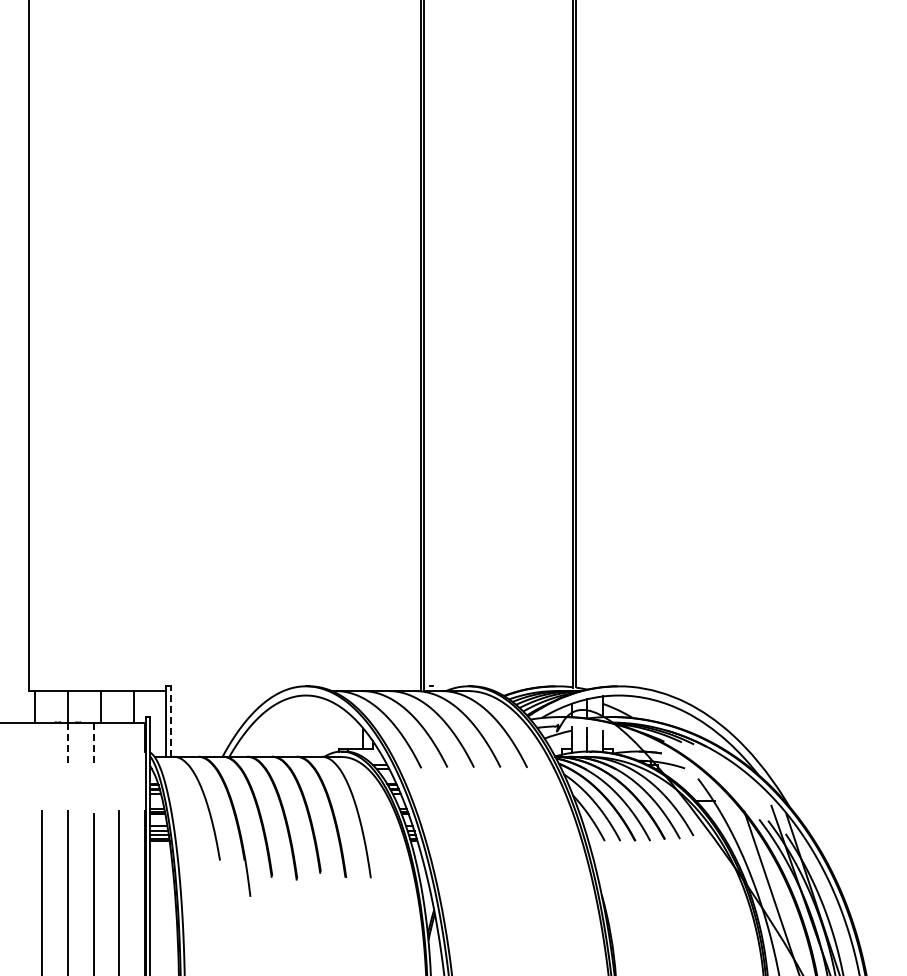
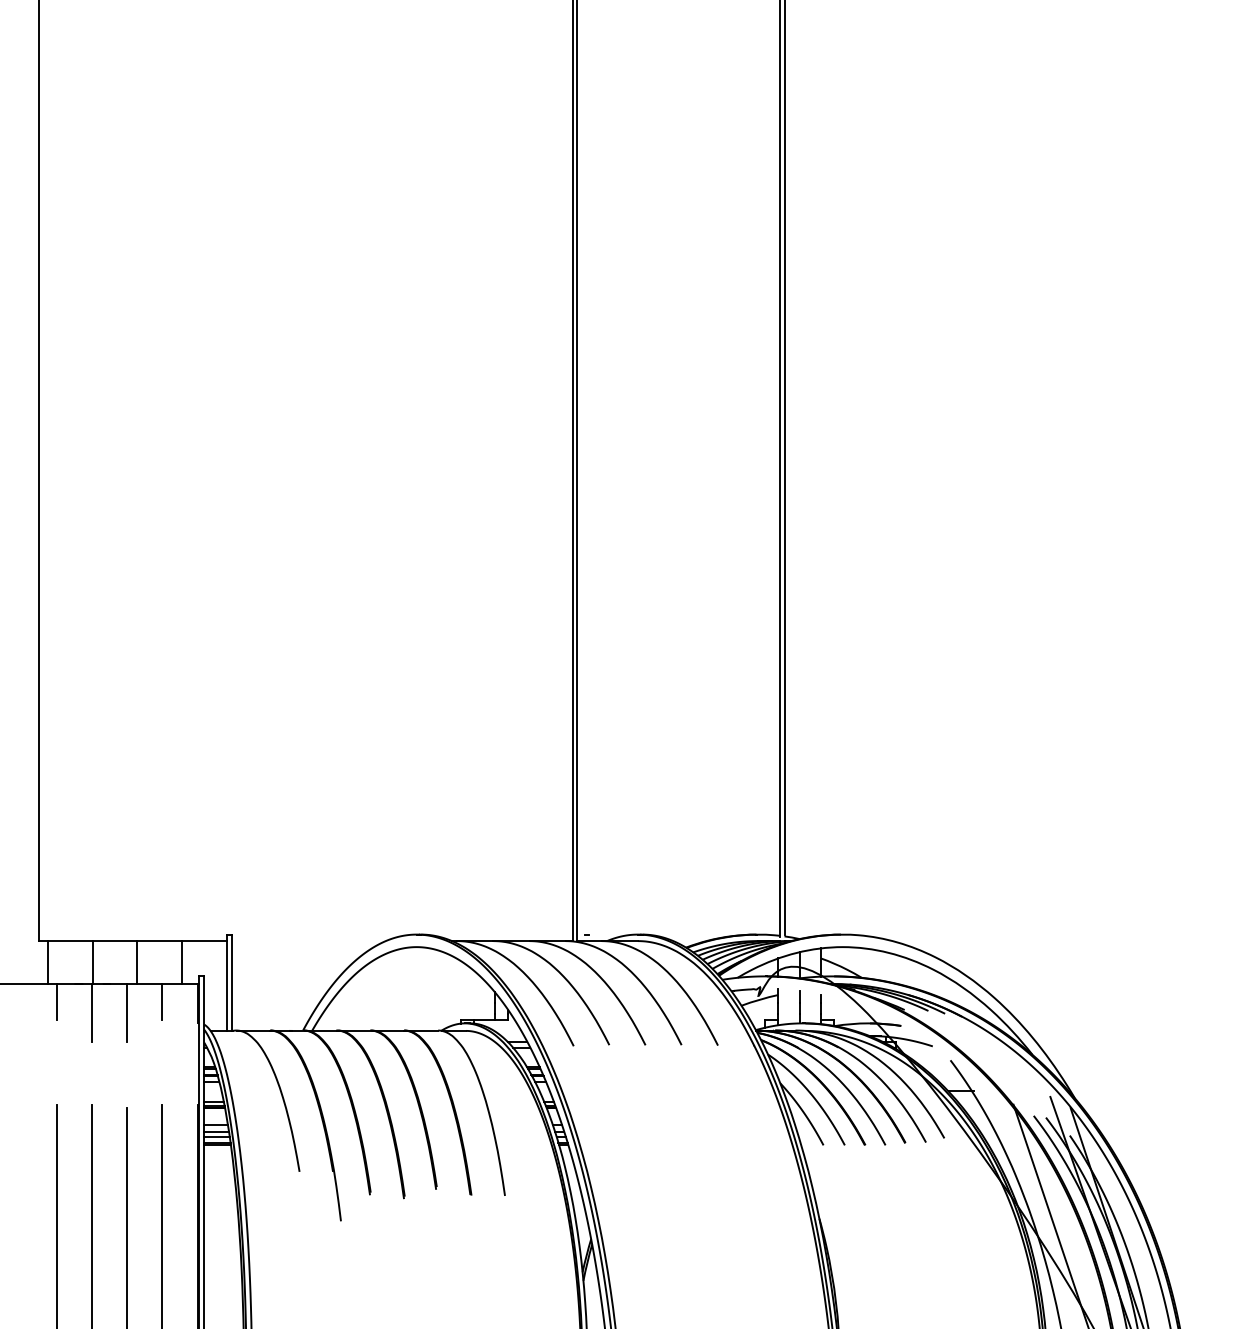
line: (170, 721) -> (232, 982), dashed -> solid
line: (41, 735) -> (56, 1001), added
line: (119, 735) -> (162, 1001), added
line: (67, 744) -> (91, 1013), dashed -> solid
line: (93, 744) -> (127, 1013), dashed -> solid

